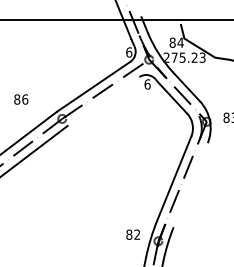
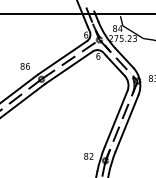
text: (20, 99) -> (24, 66), moved
line: (102, 101) -> (68, 67), added
line: (189, 185) -> (126, 123), added

